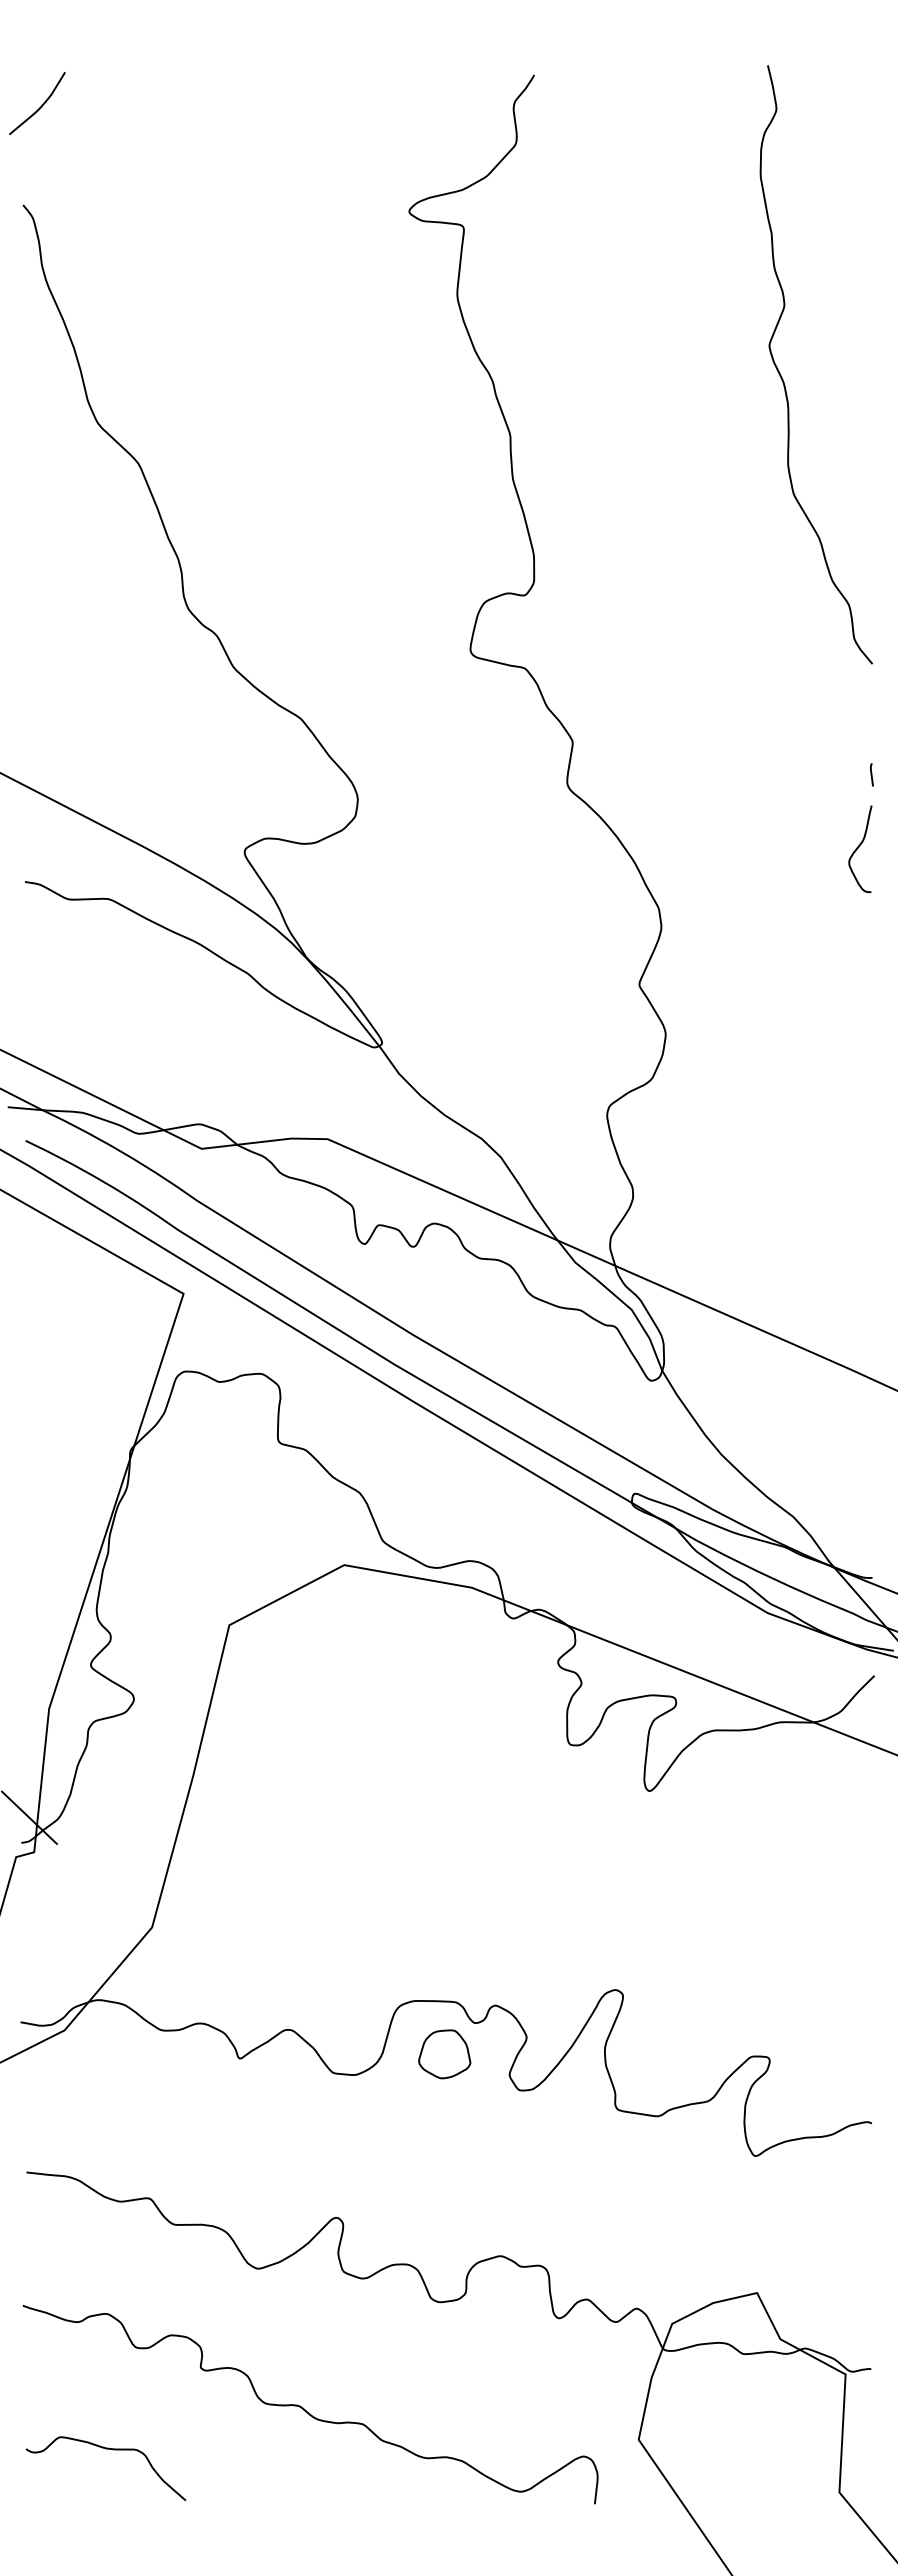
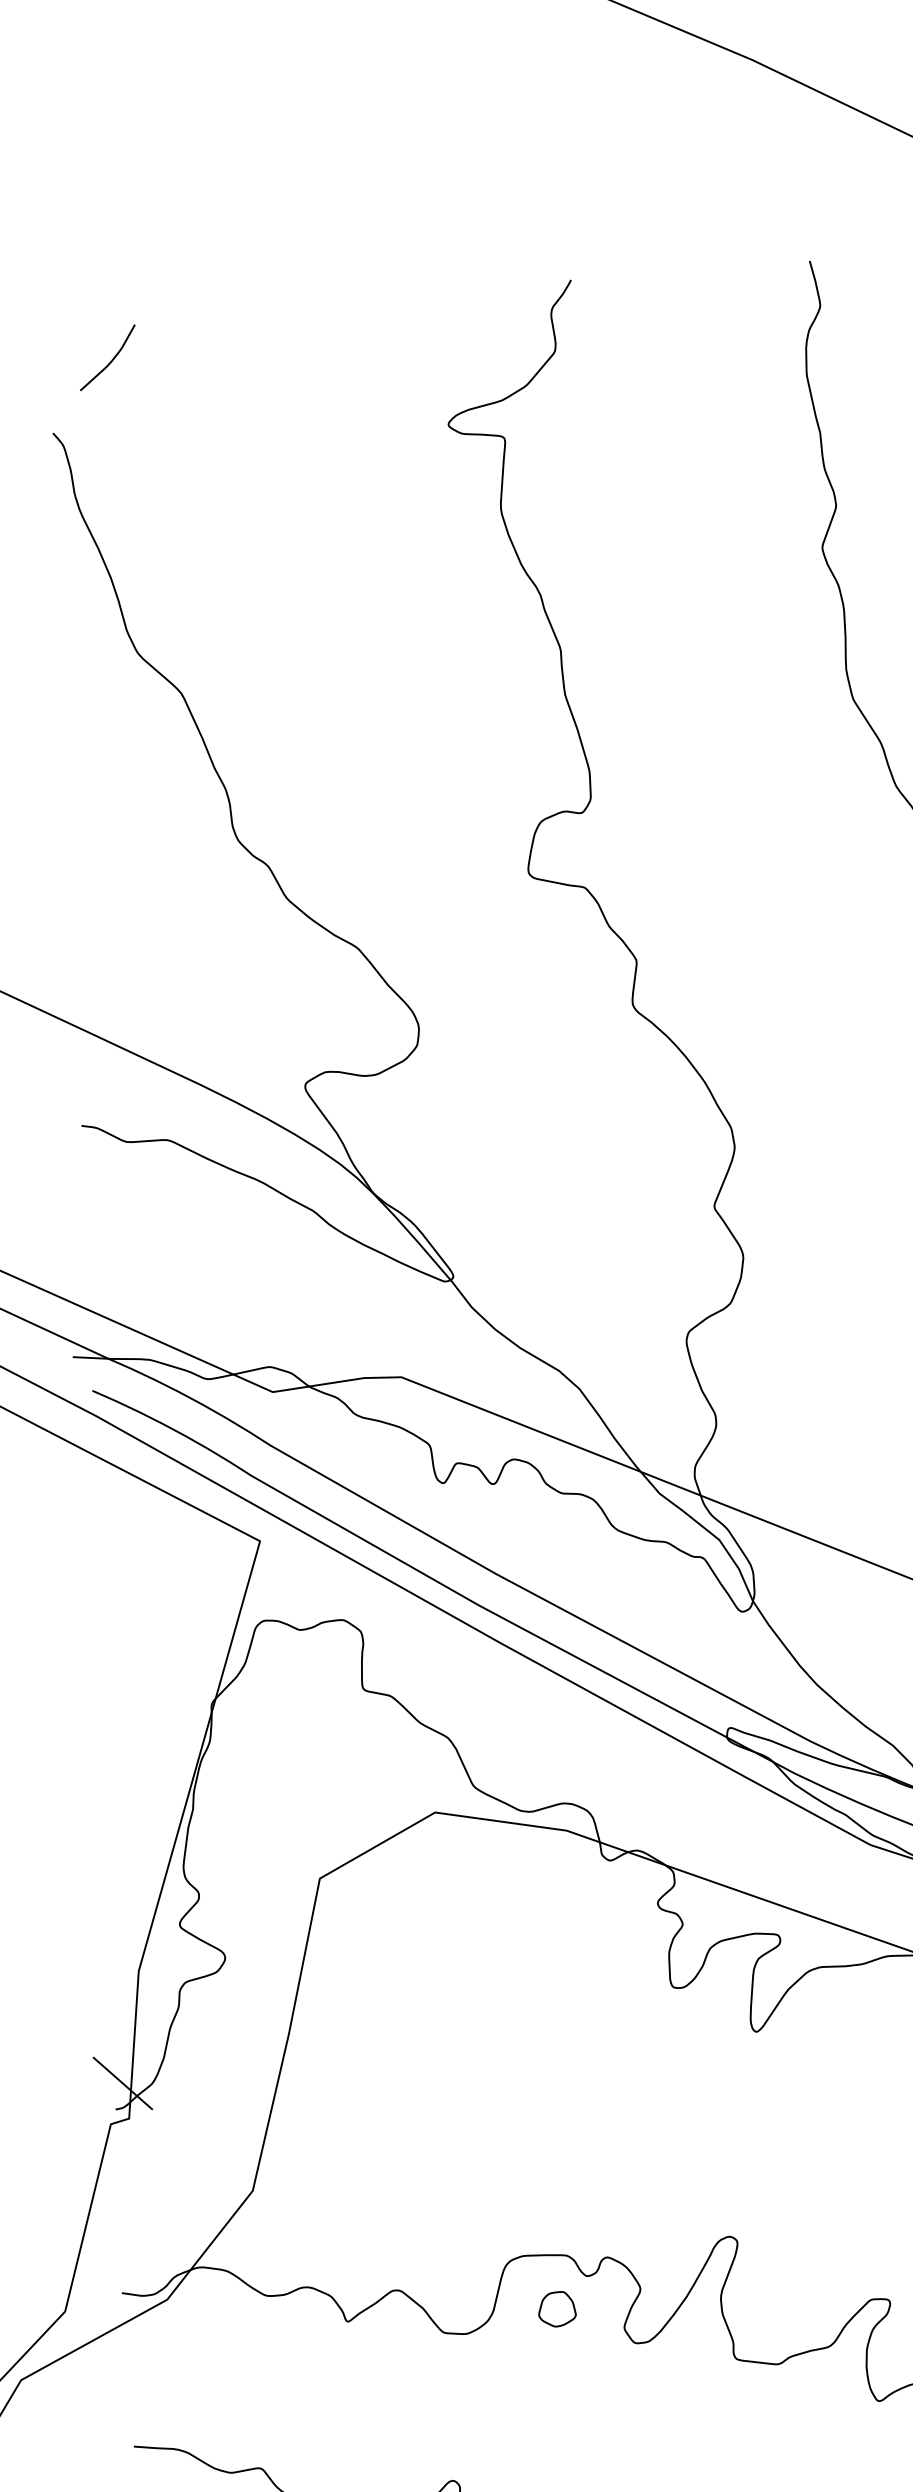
curve: (40, 106) -> (111, 360), moved
part: (444, 2054) -> (556, 2309), size x0.7

